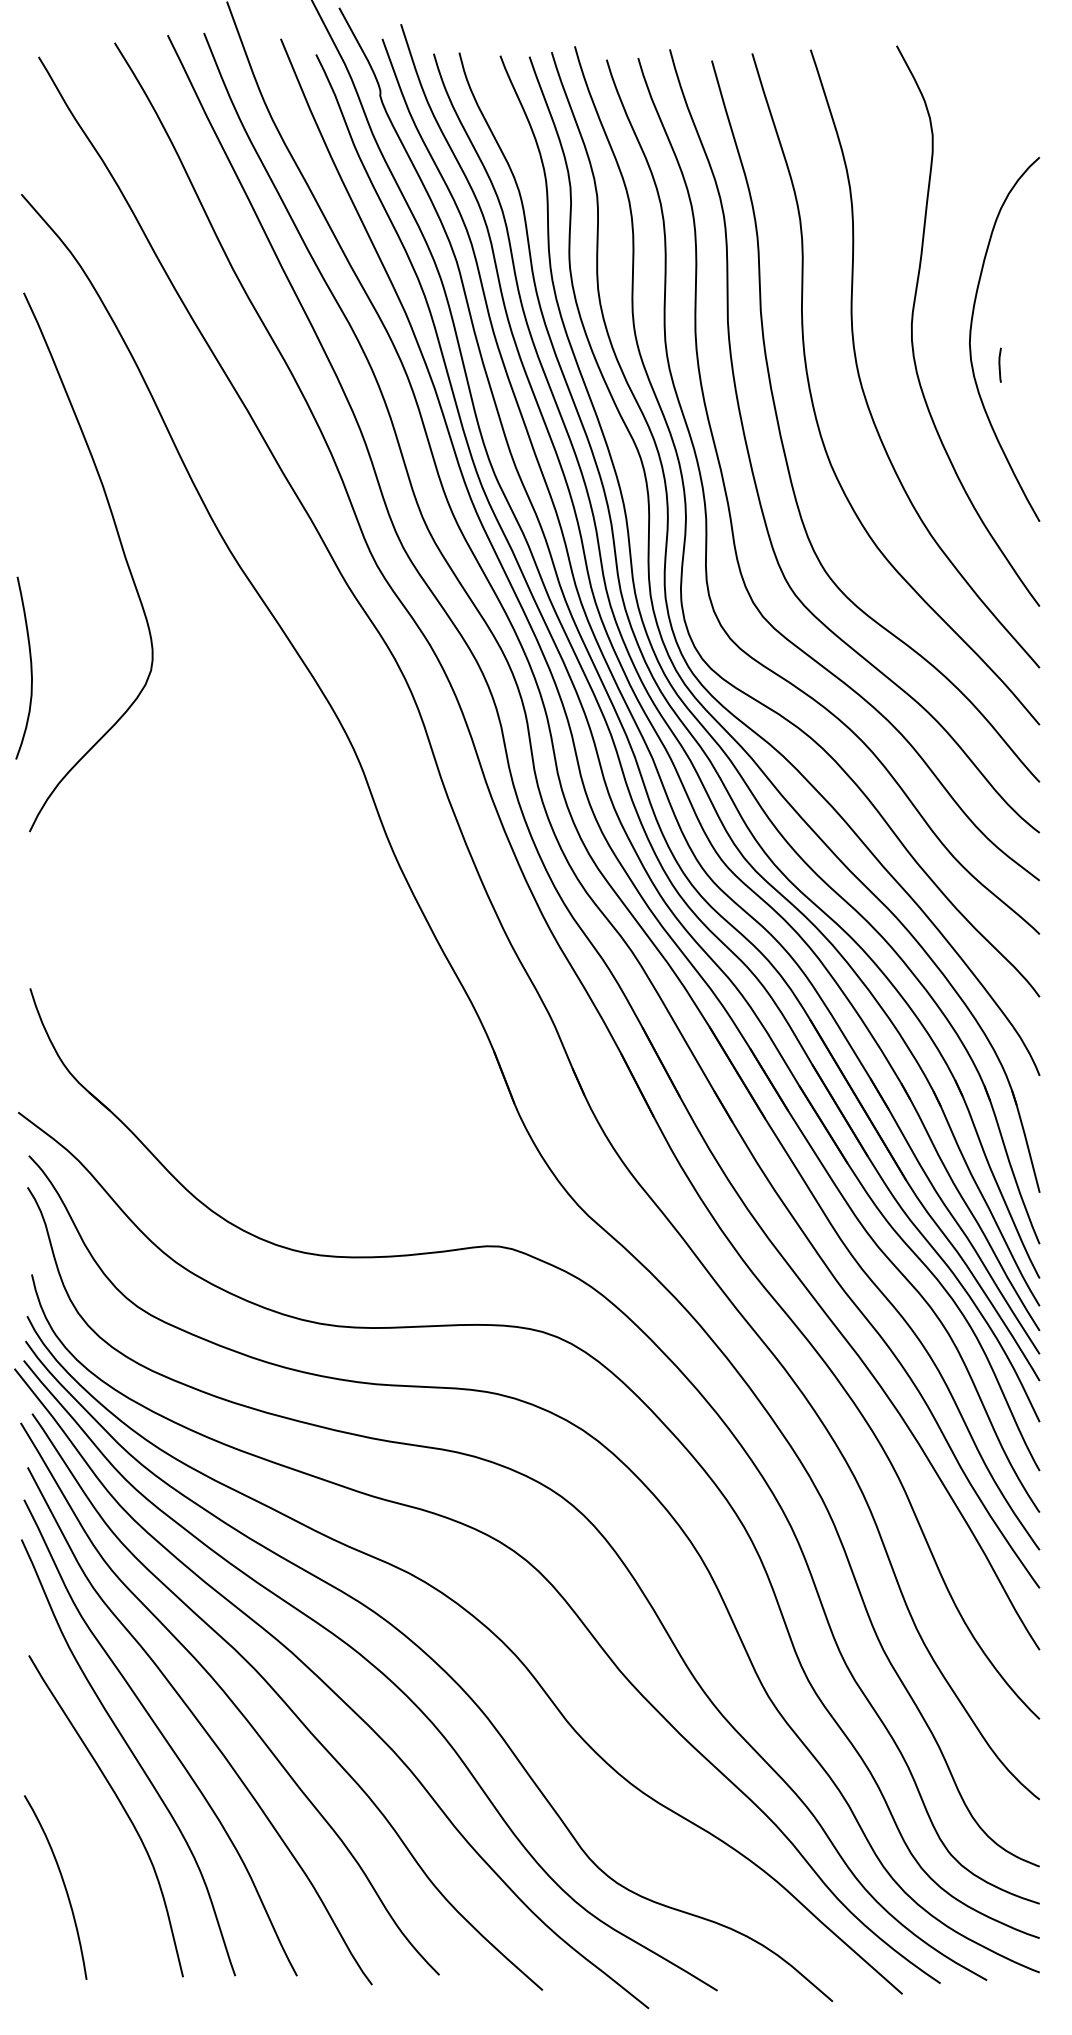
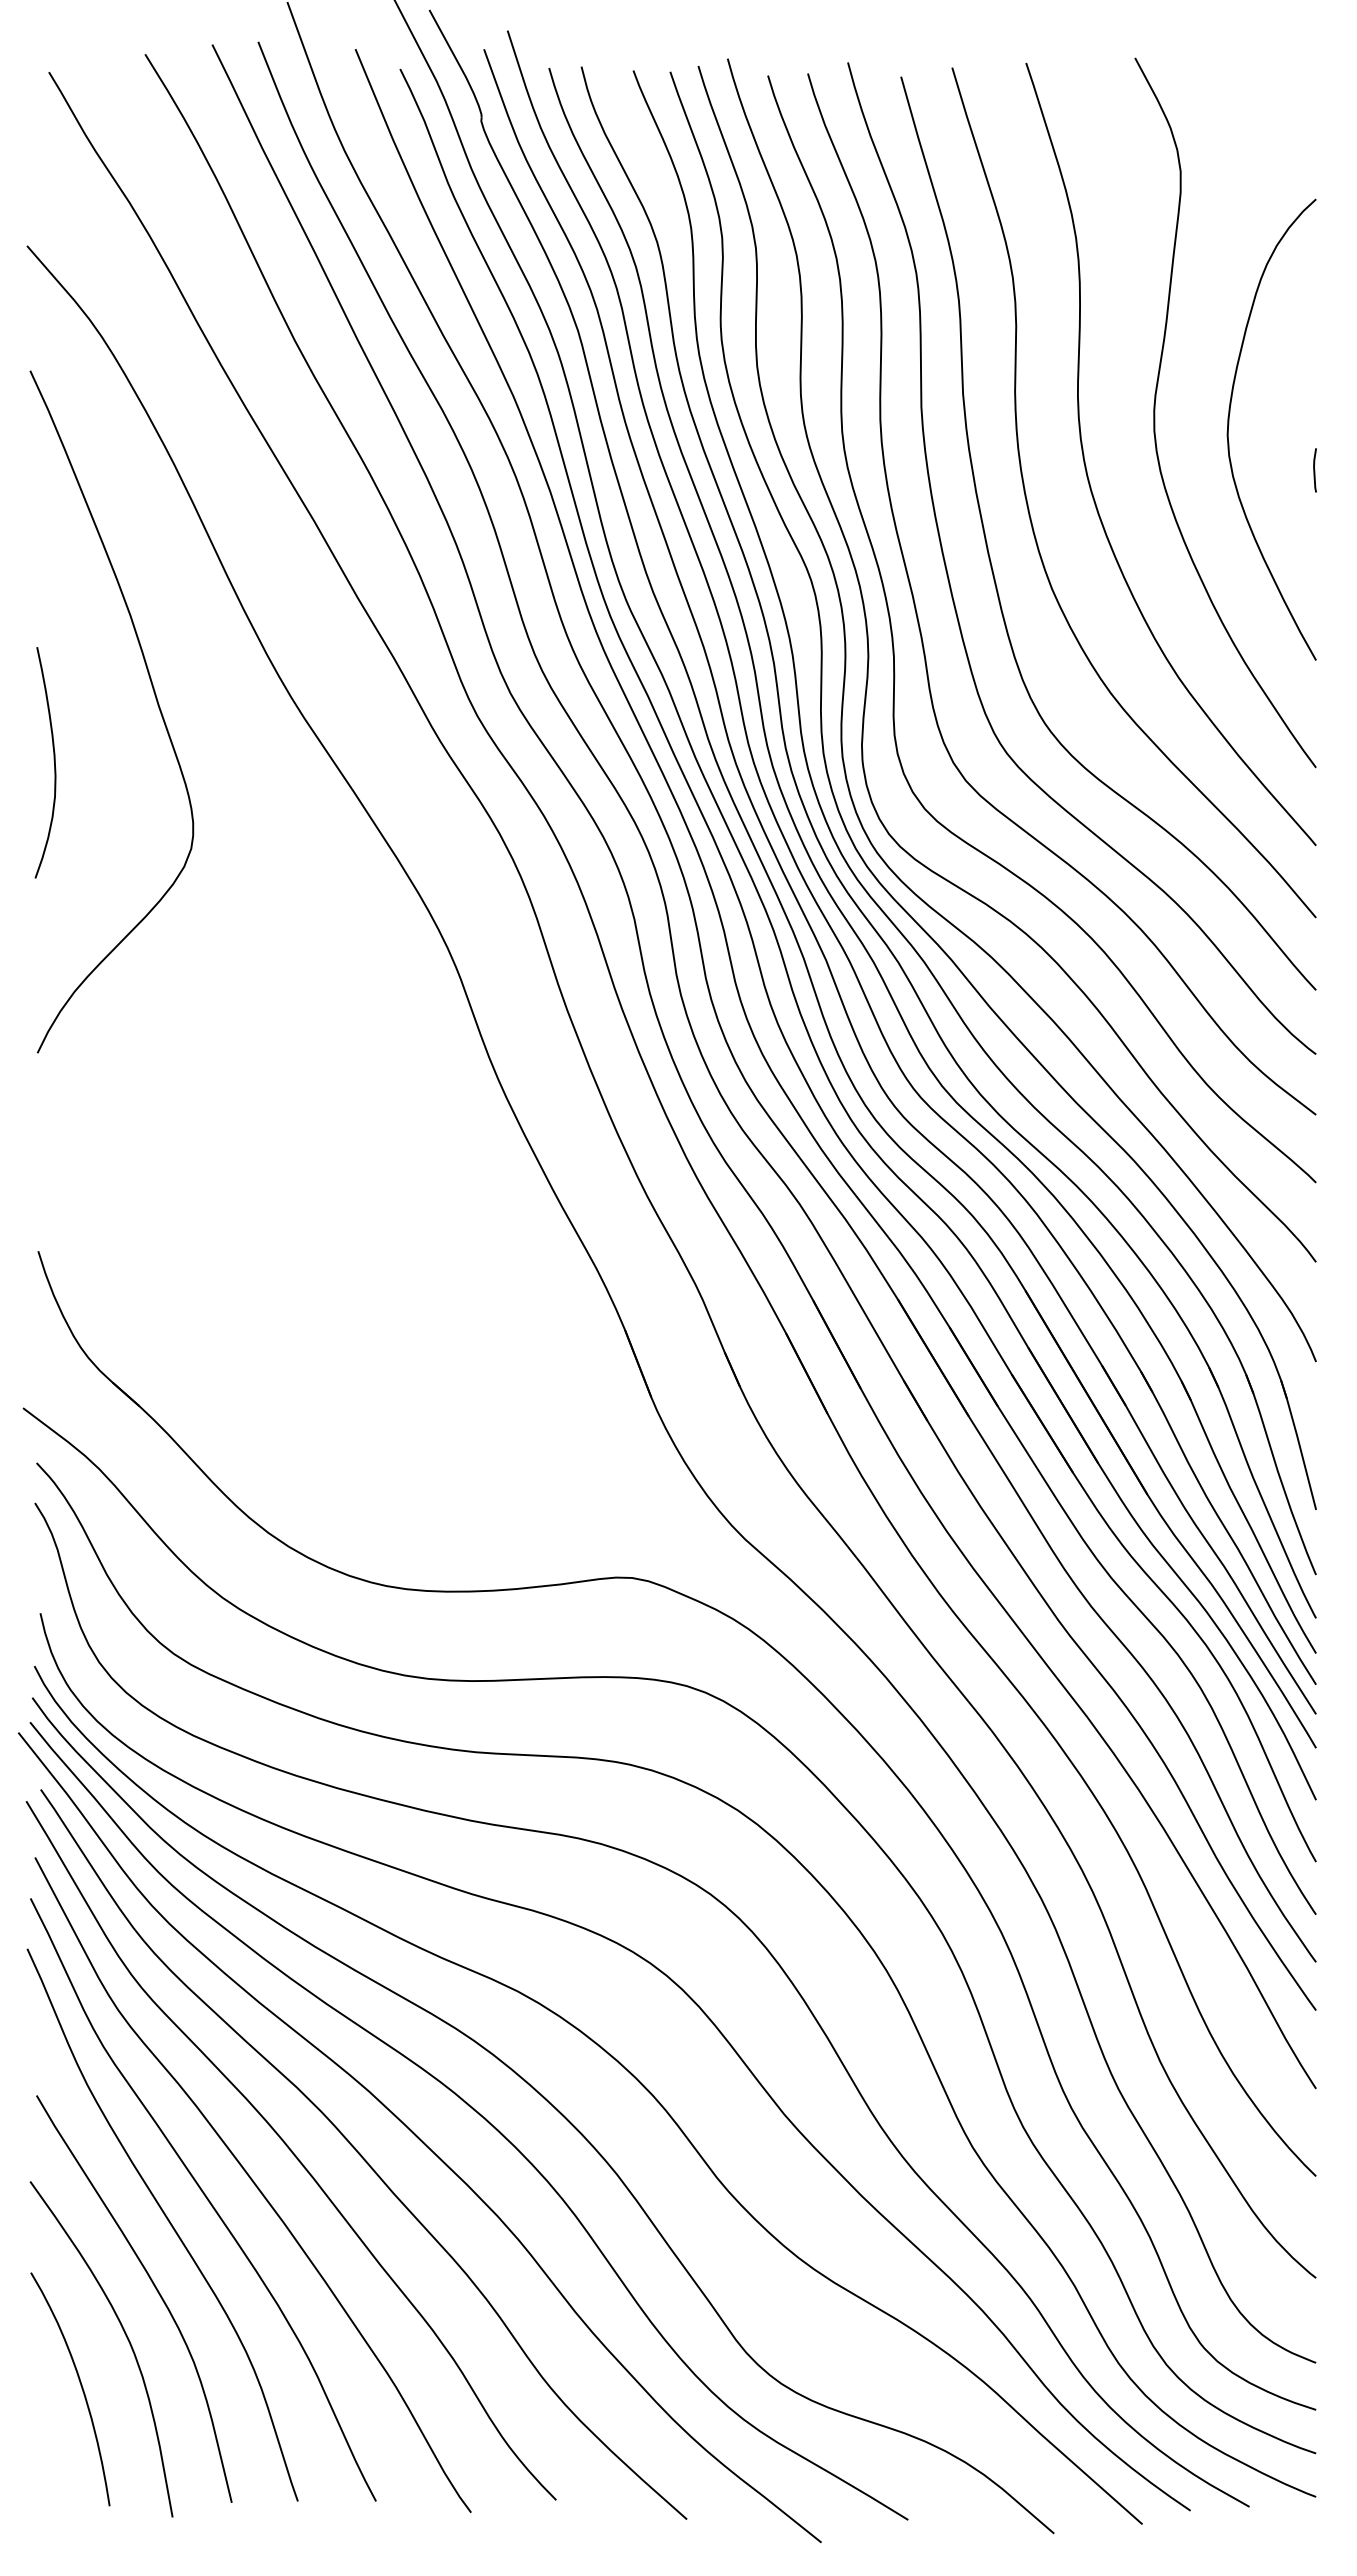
line: (999, 365) -> (1314, 470), moved
curve: (30, 666) -> (53, 760), moved
curve: (99, 1847) -> (126, 2338), added

